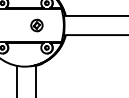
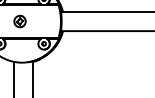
part: (36, 25) -> (19, 21), moved

